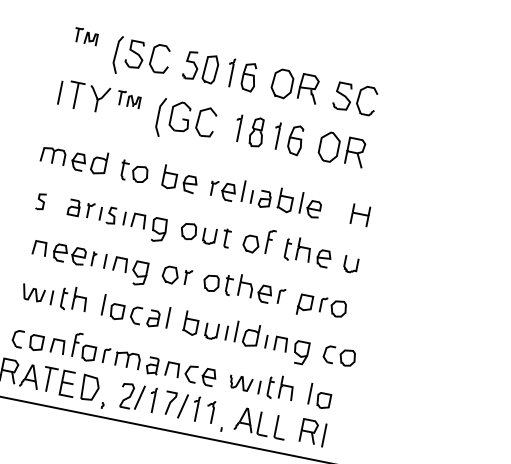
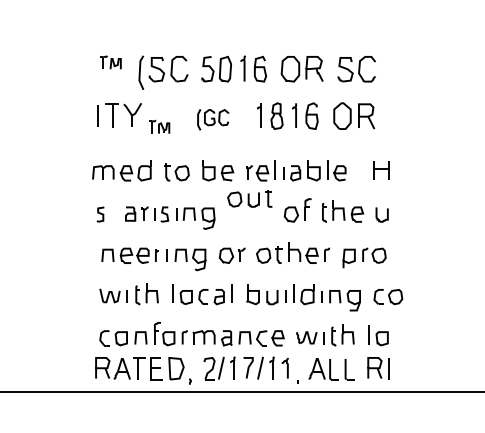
part: (129, 99) -> (159, 126), moved
part: (186, 122) -> (213, 119), size x0.6
part: (205, 233) -> (249, 198), moved

